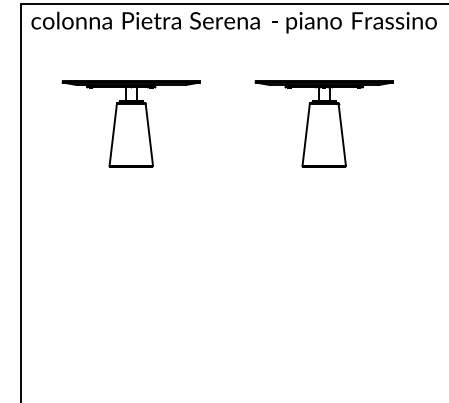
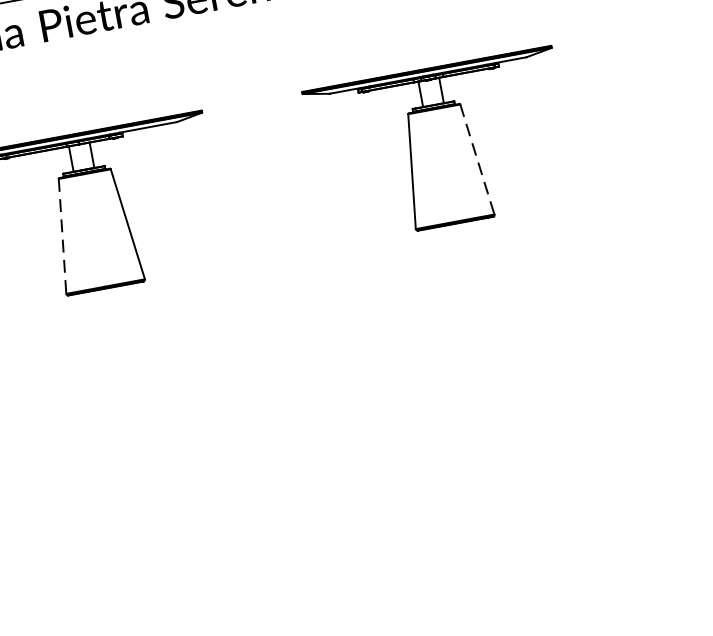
line: (113, 135) -> (63, 237), solid -> dashed
line: (342, 135) -> (478, 160), solid -> dashed

